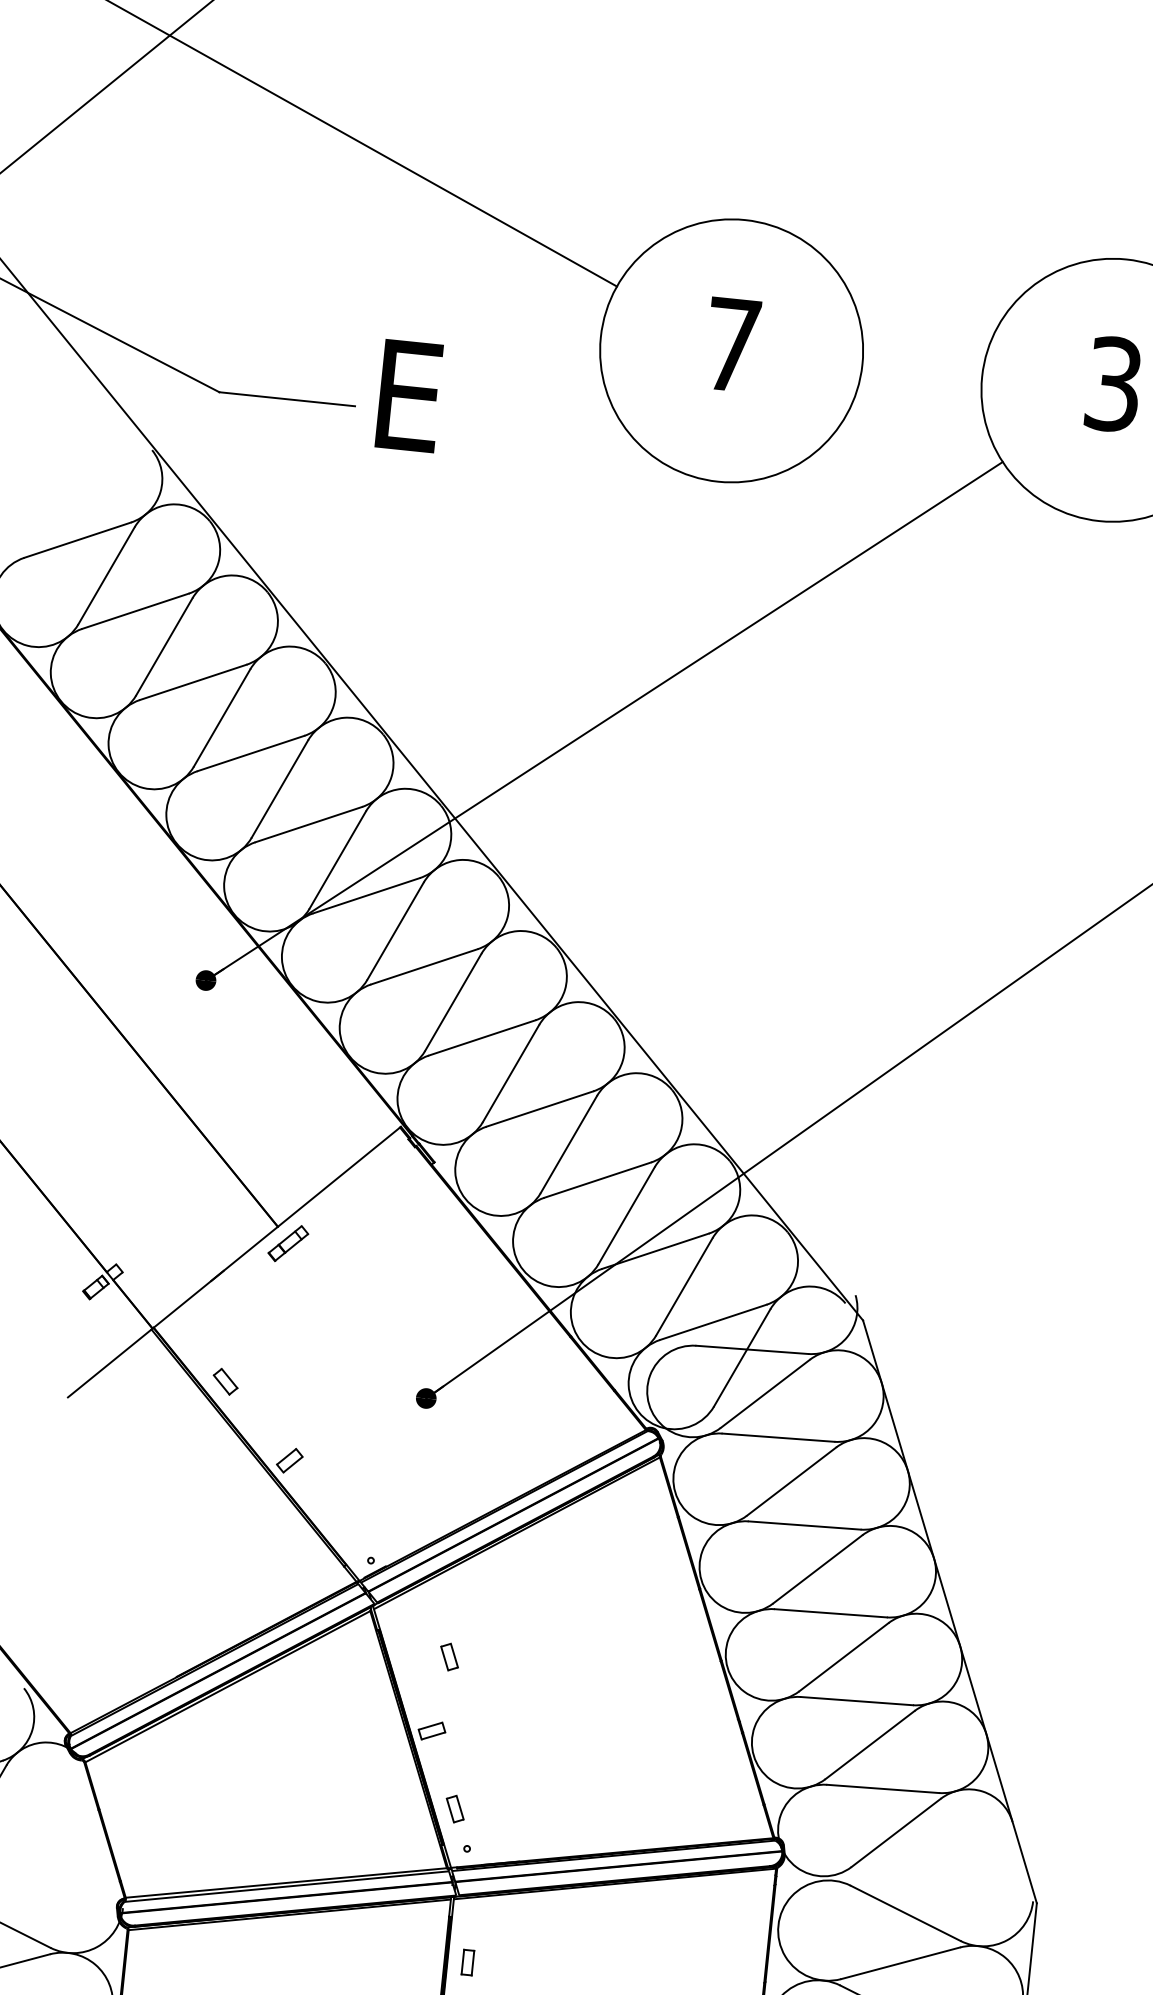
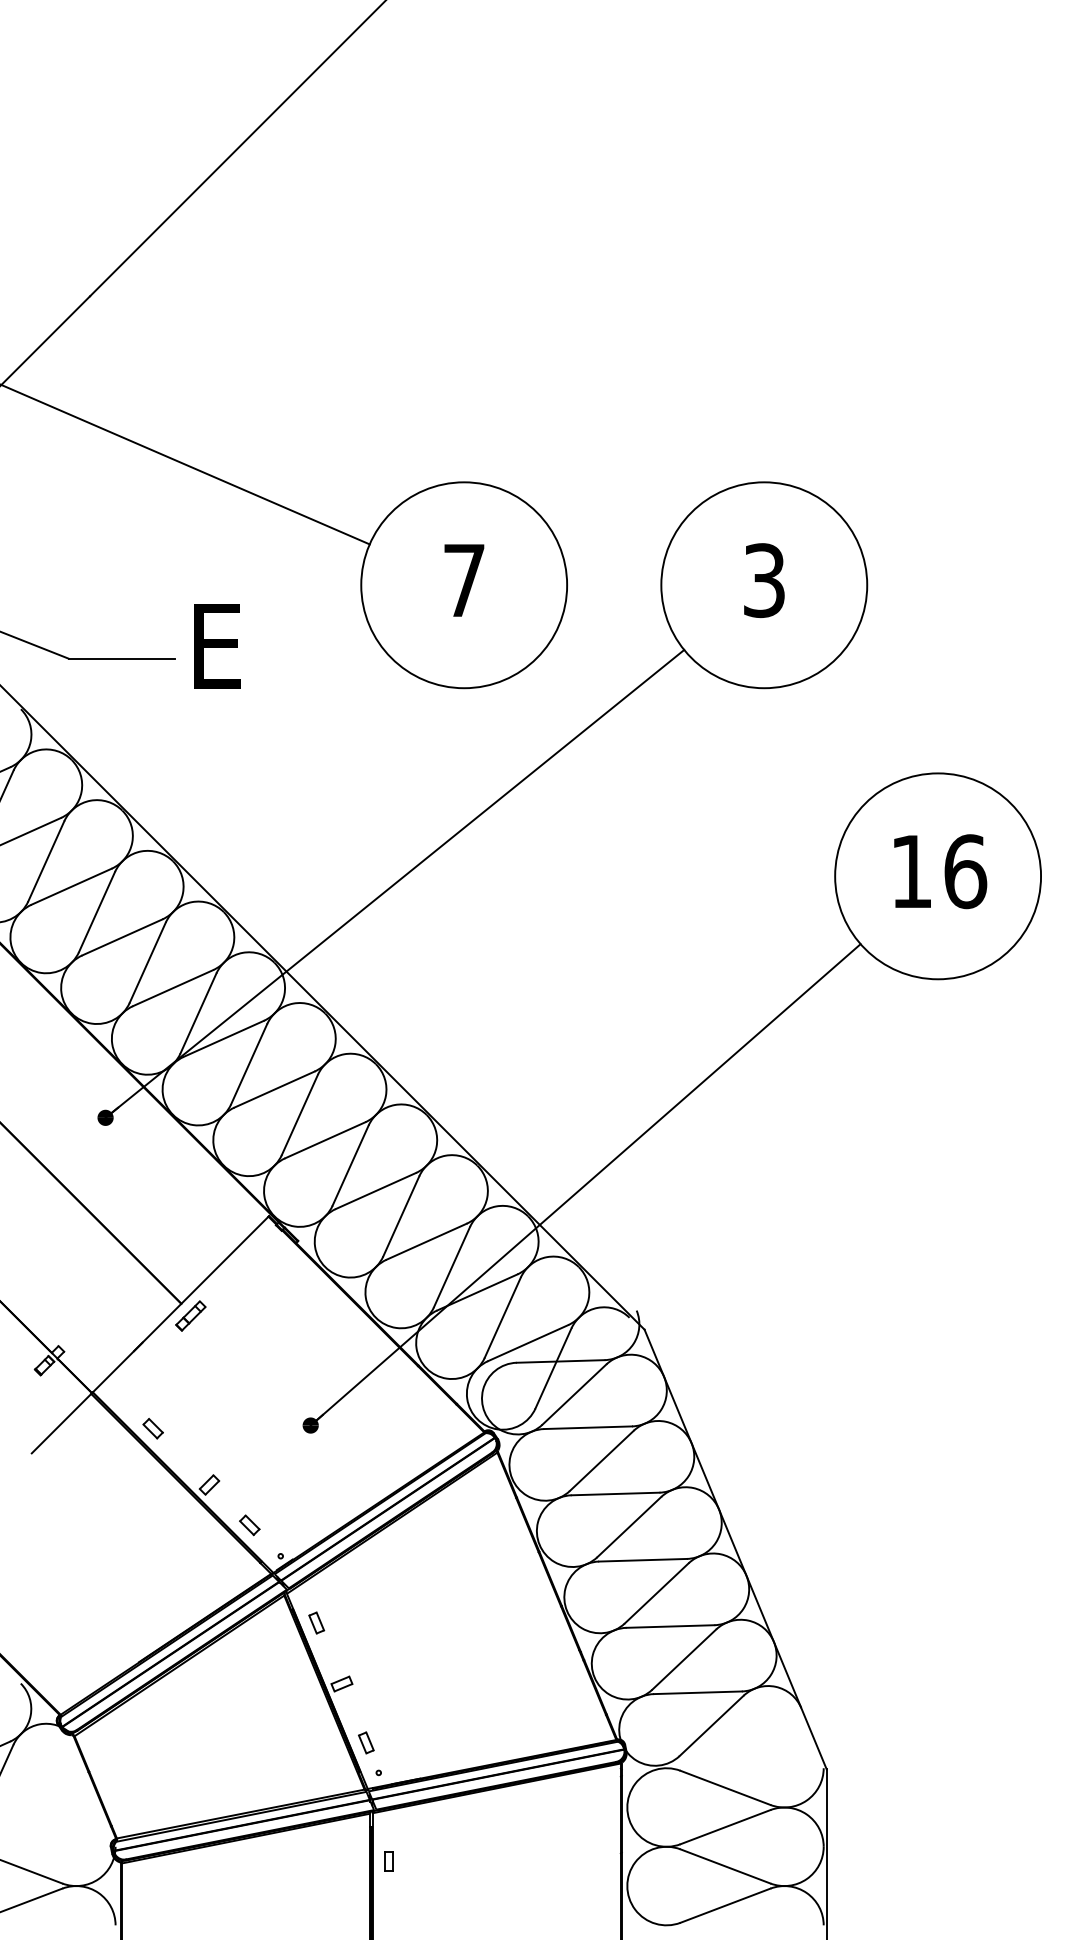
part: (335, 1517) -> (249, 1525), added
part: (449, 1656) -> (316, 1622), moved

